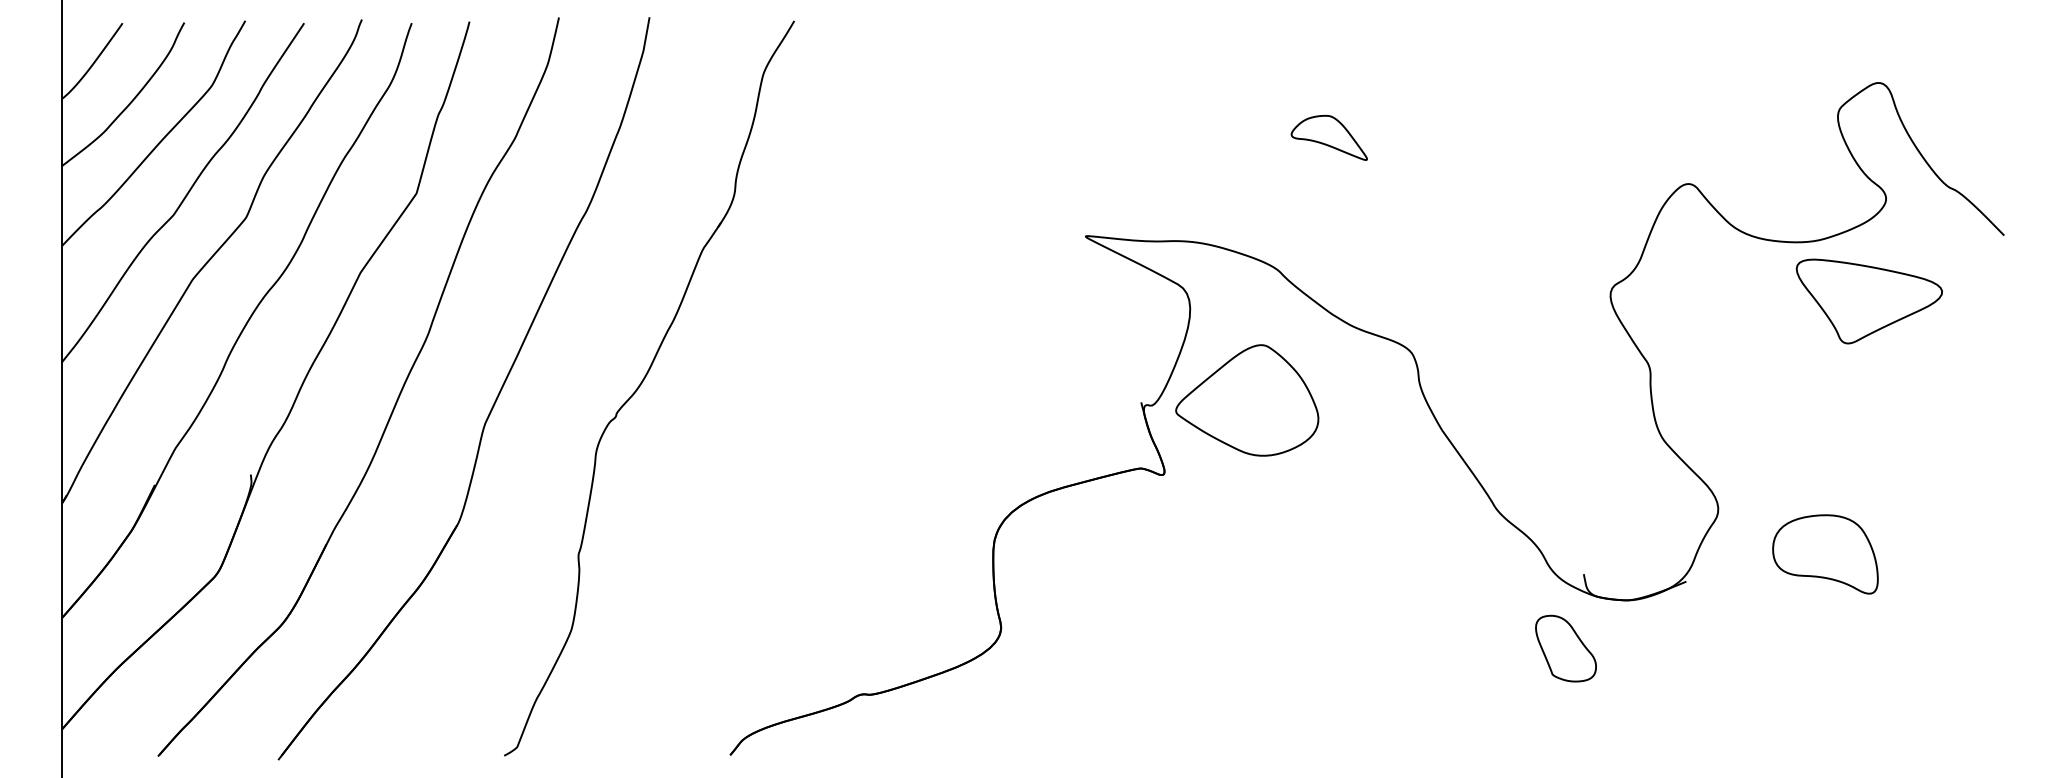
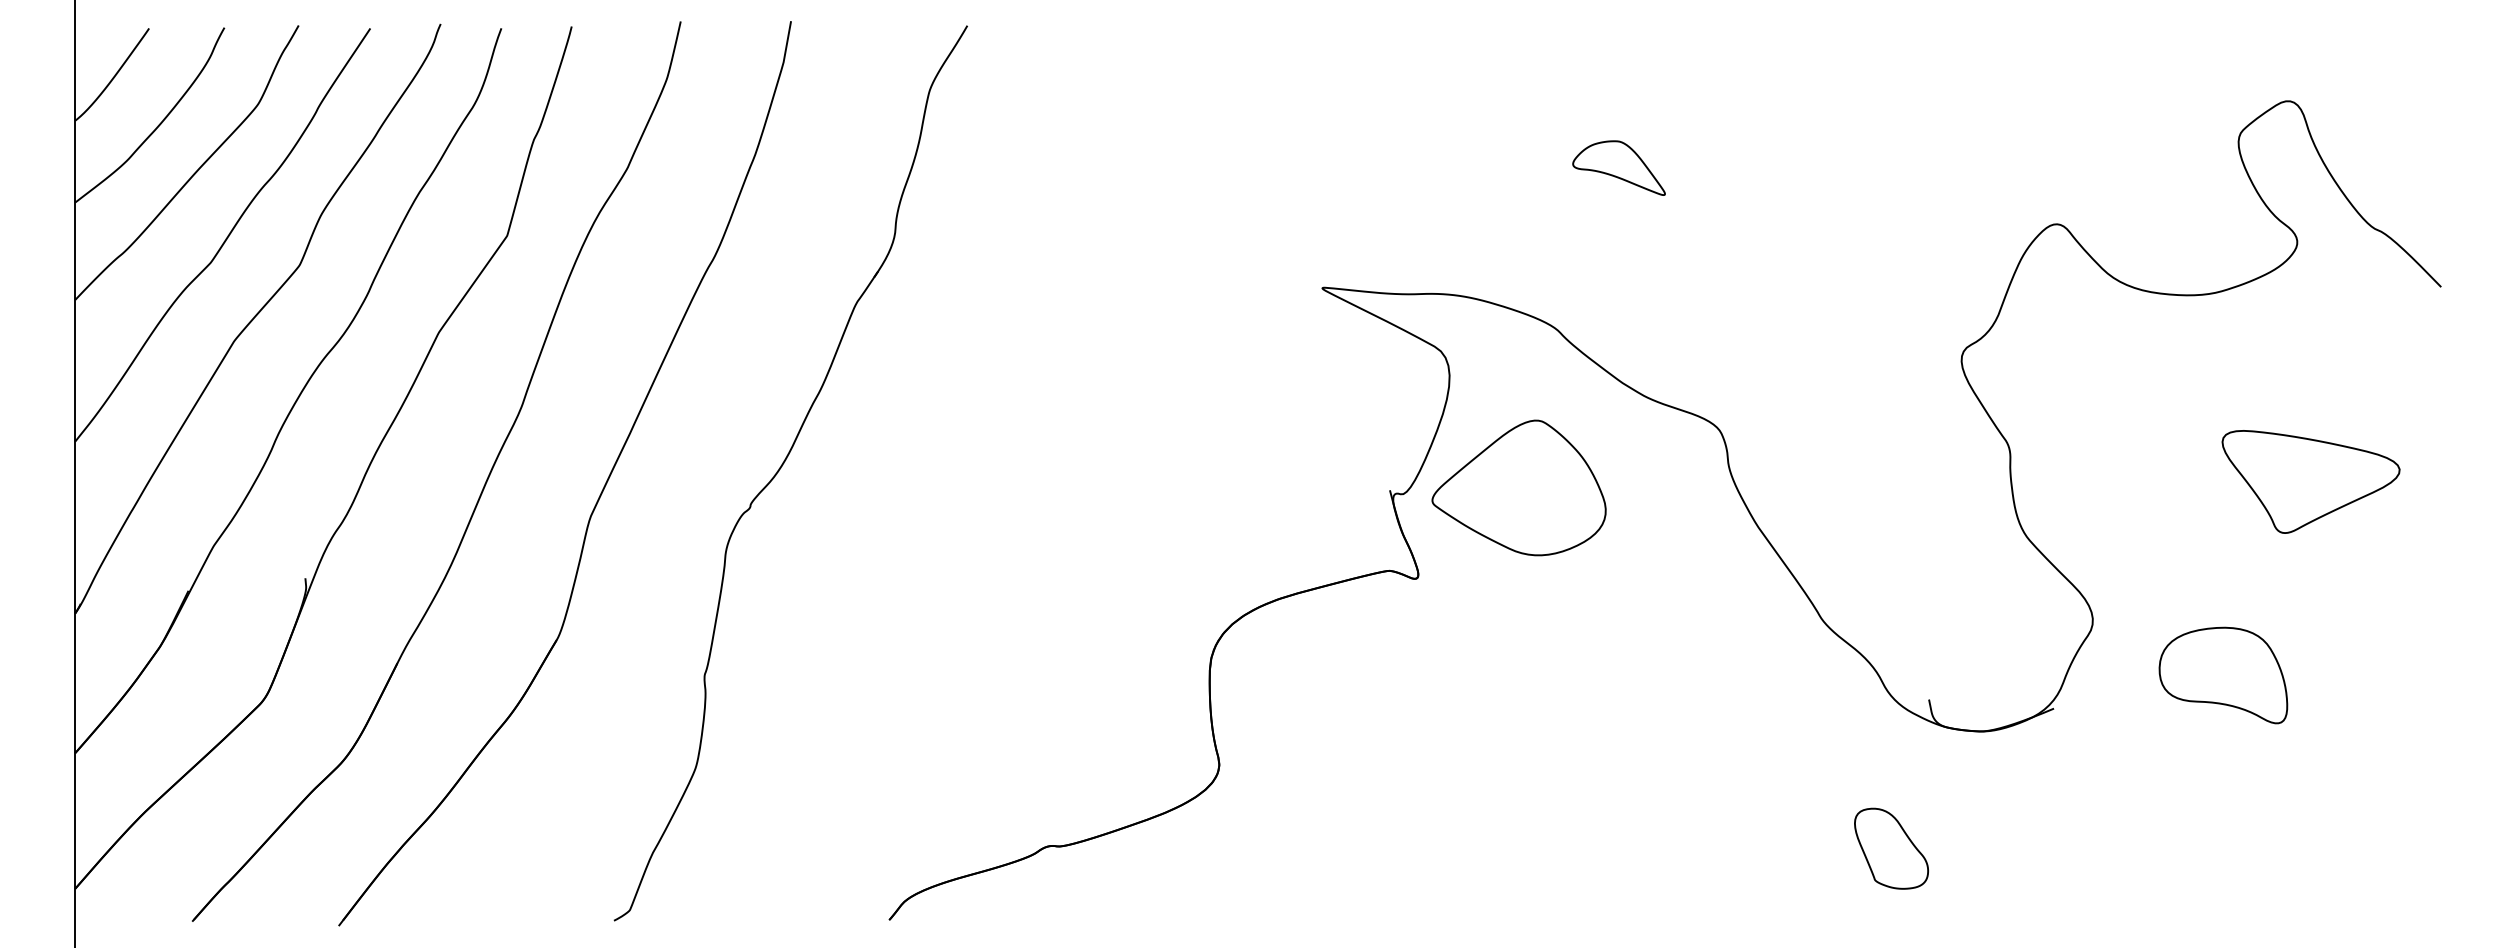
part: (1868, 301) -> (2309, 481), moved
part: (1565, 648) -> (1890, 848), moved

